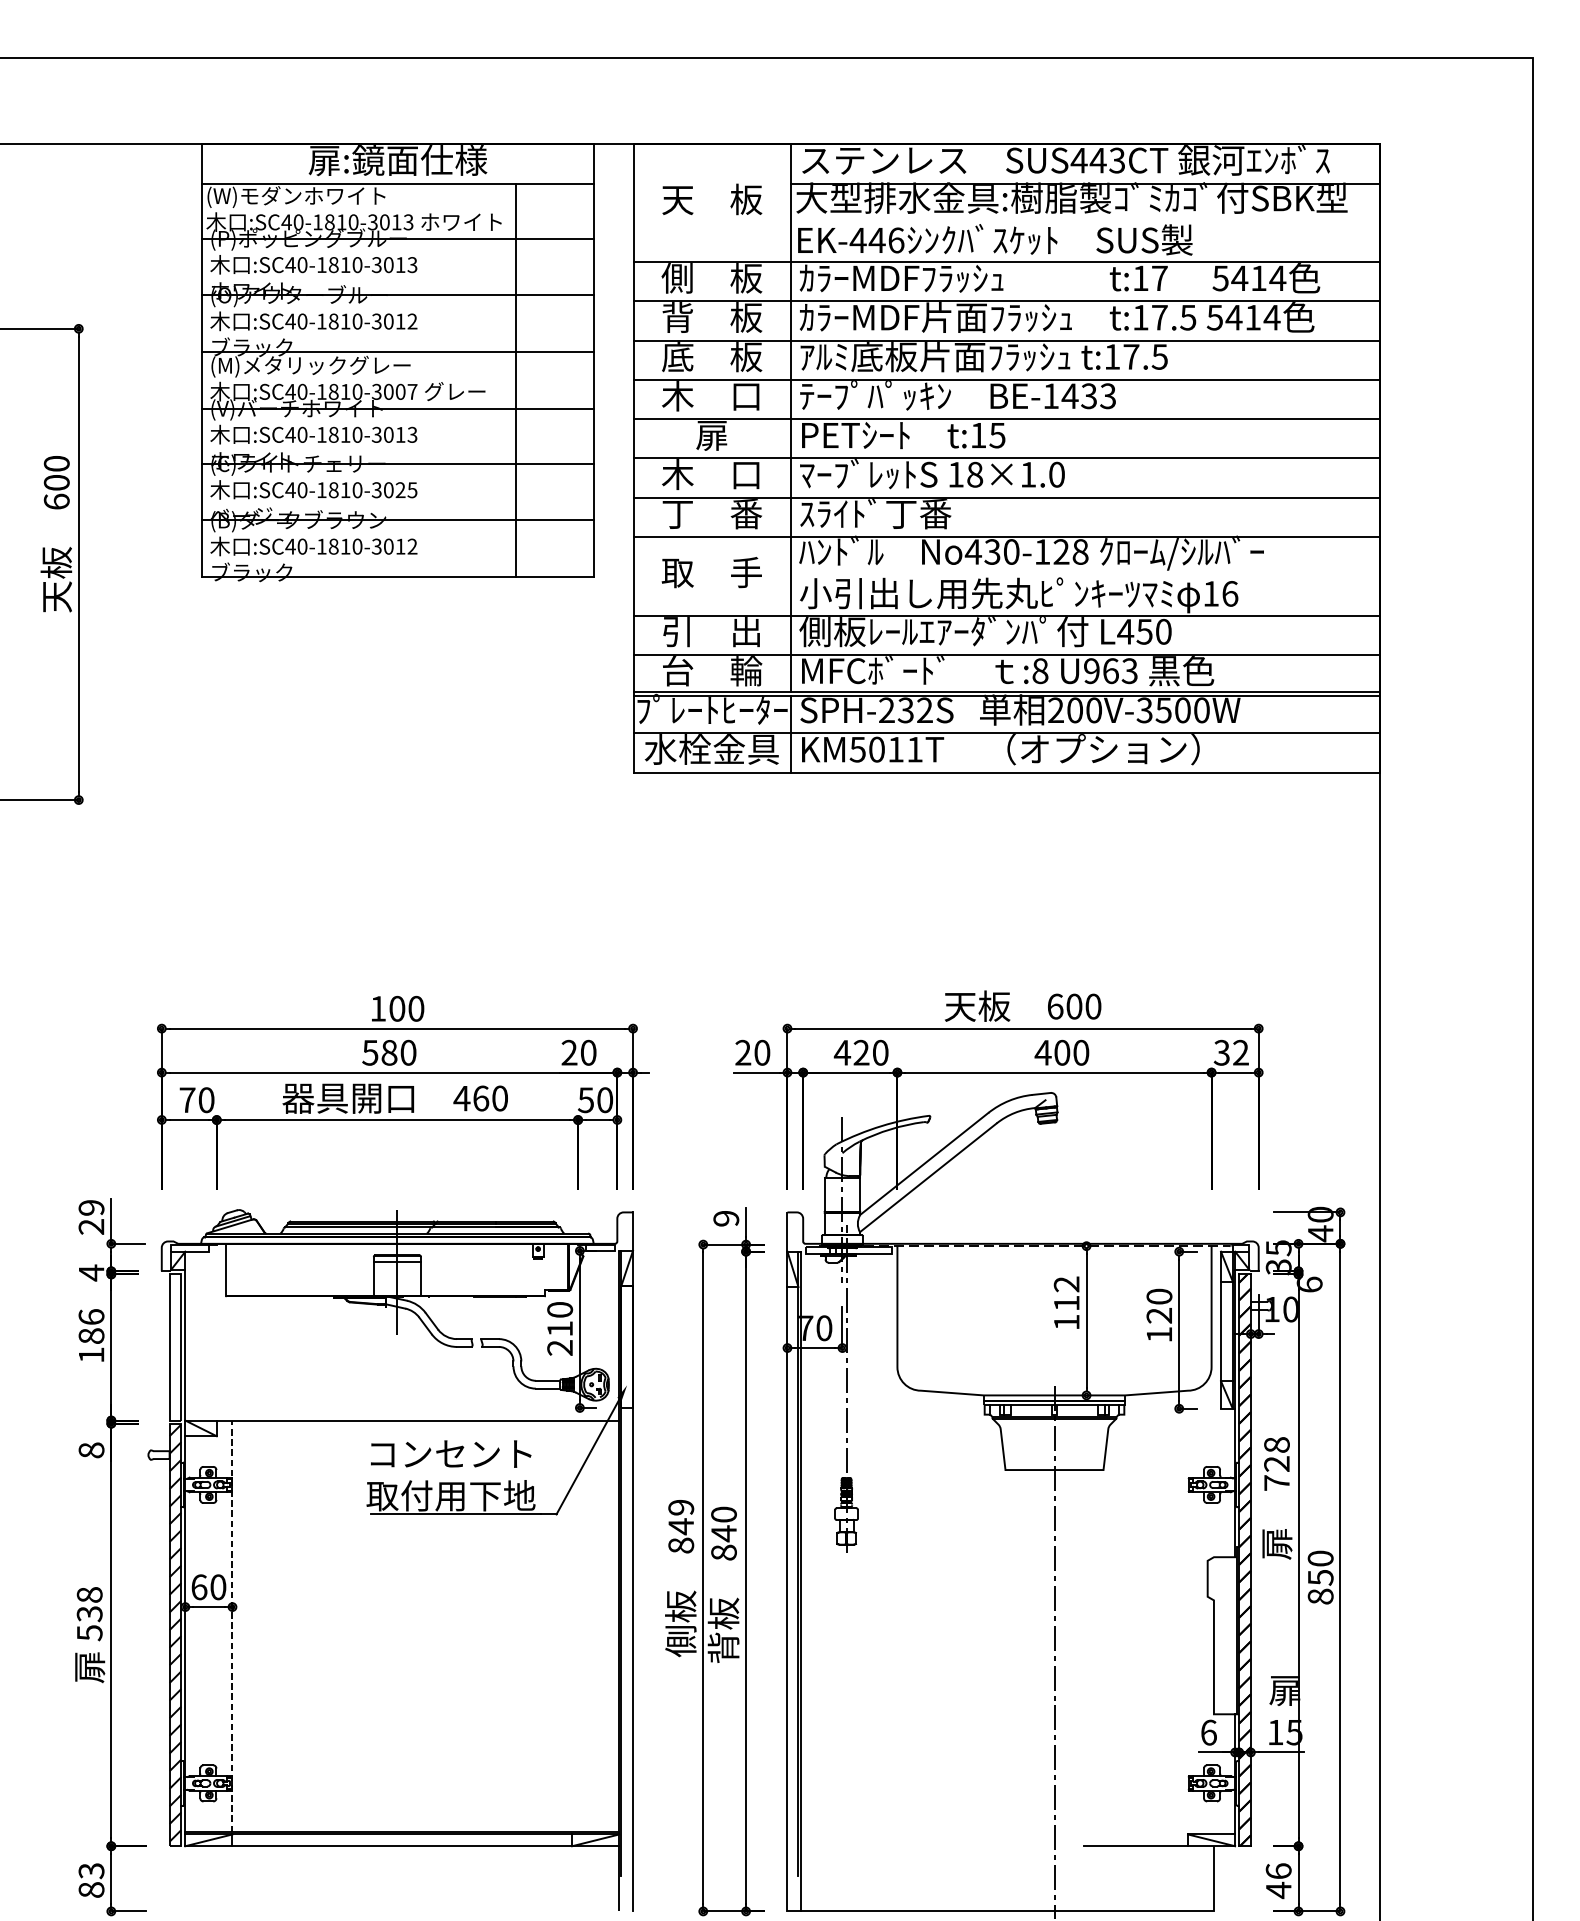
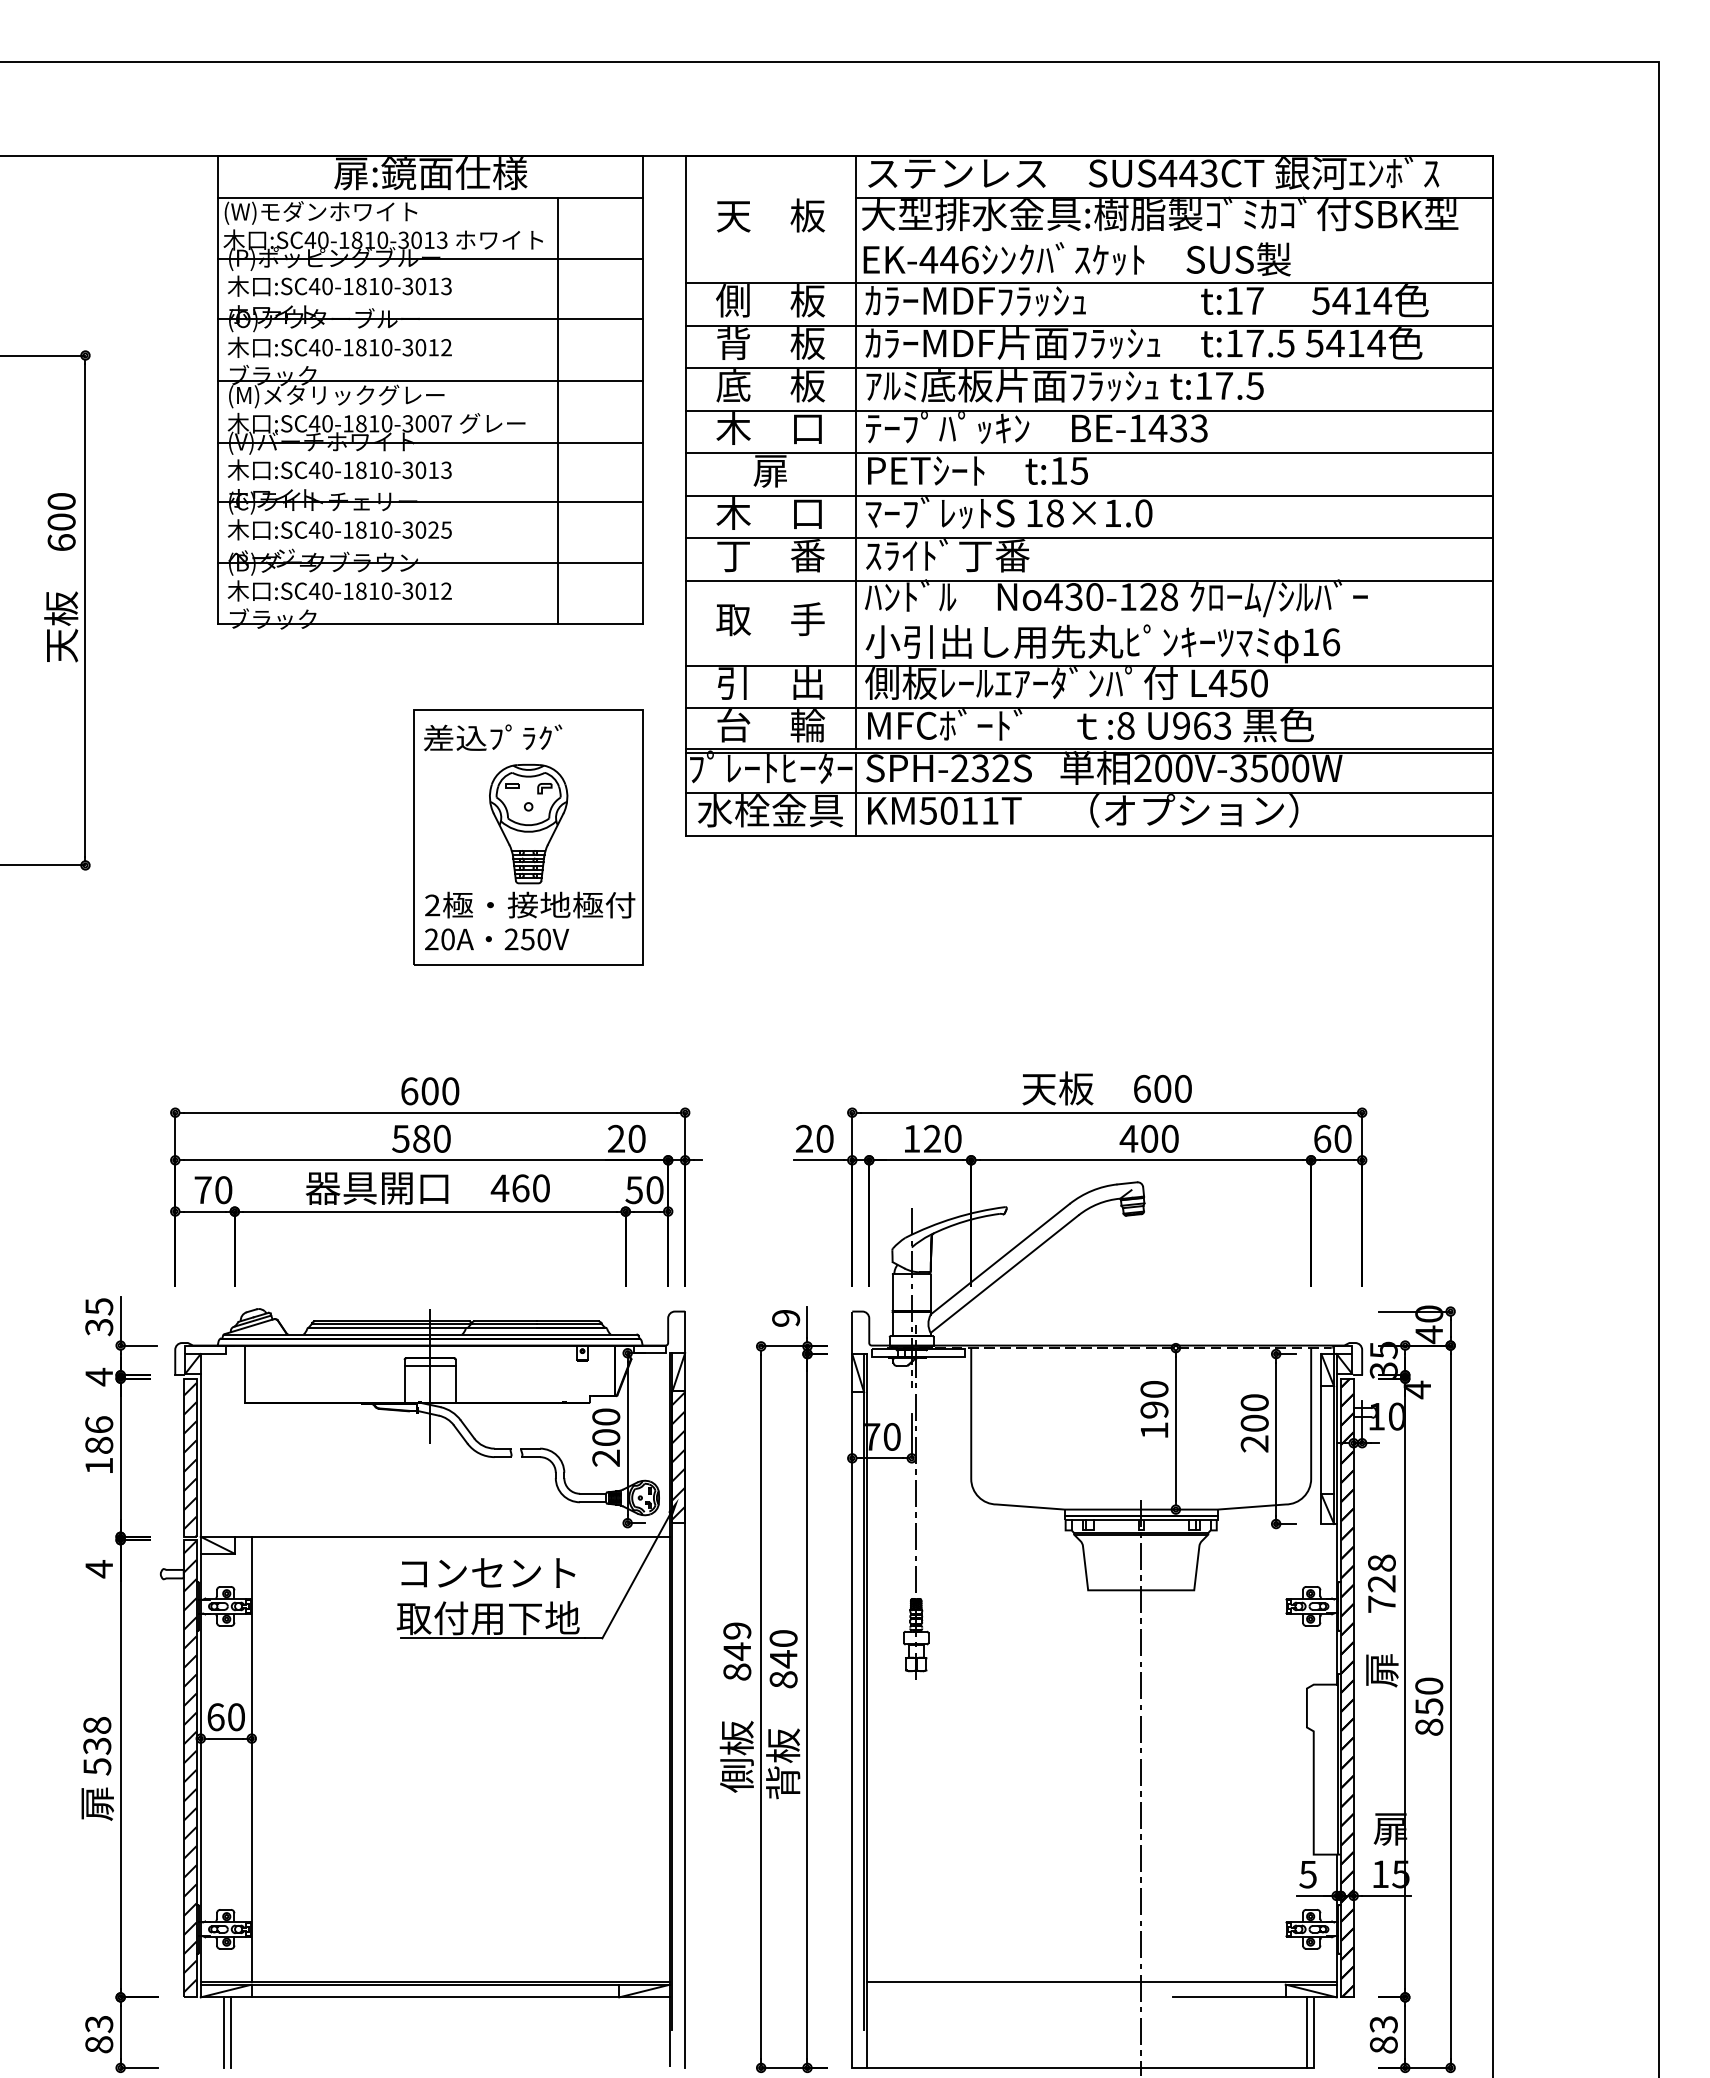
part: (488, 774) -> (528, 837), added
text: (378, 1009) -> (409, 1091), 100 -> 600
text: (842, 1052) -> (911, 1138), 420 -> 120
text: (1231, 1052) -> (1332, 1138), 32 -> 60
text: (91, 1217) -> (99, 1317), 29 -> 35
text: (1309, 1284) -> (1417, 1389), 6 -> 4
text: (1066, 1293) -> (1154, 1399), 112 -> 190
text: (1159, 1325) -> (1254, 1433), 120 -> 200
text: (560, 1328) -> (606, 1437), 210 -> 200
hatch: (626, 1345) -> (678, 1455), added
hatch: (174, 1349) -> (189, 1459), added
text: (91, 1450) -> (99, 1569), 8 -> 4
line: (232, 1626) -> (251, 1759), dashed -> solid
text: (1208, 1732) -> (1307, 1874), 6 -> 5
line: (1017, 1832) -> (1101, 1982), added
line: (206, 1878) -> (223, 2032), added
line: (212, 1878) -> (230, 2032), added
line: (1207, 1878) -> (1306, 2032), added
text: (1278, 1880) -> (1383, 2034), 46 -> 83

